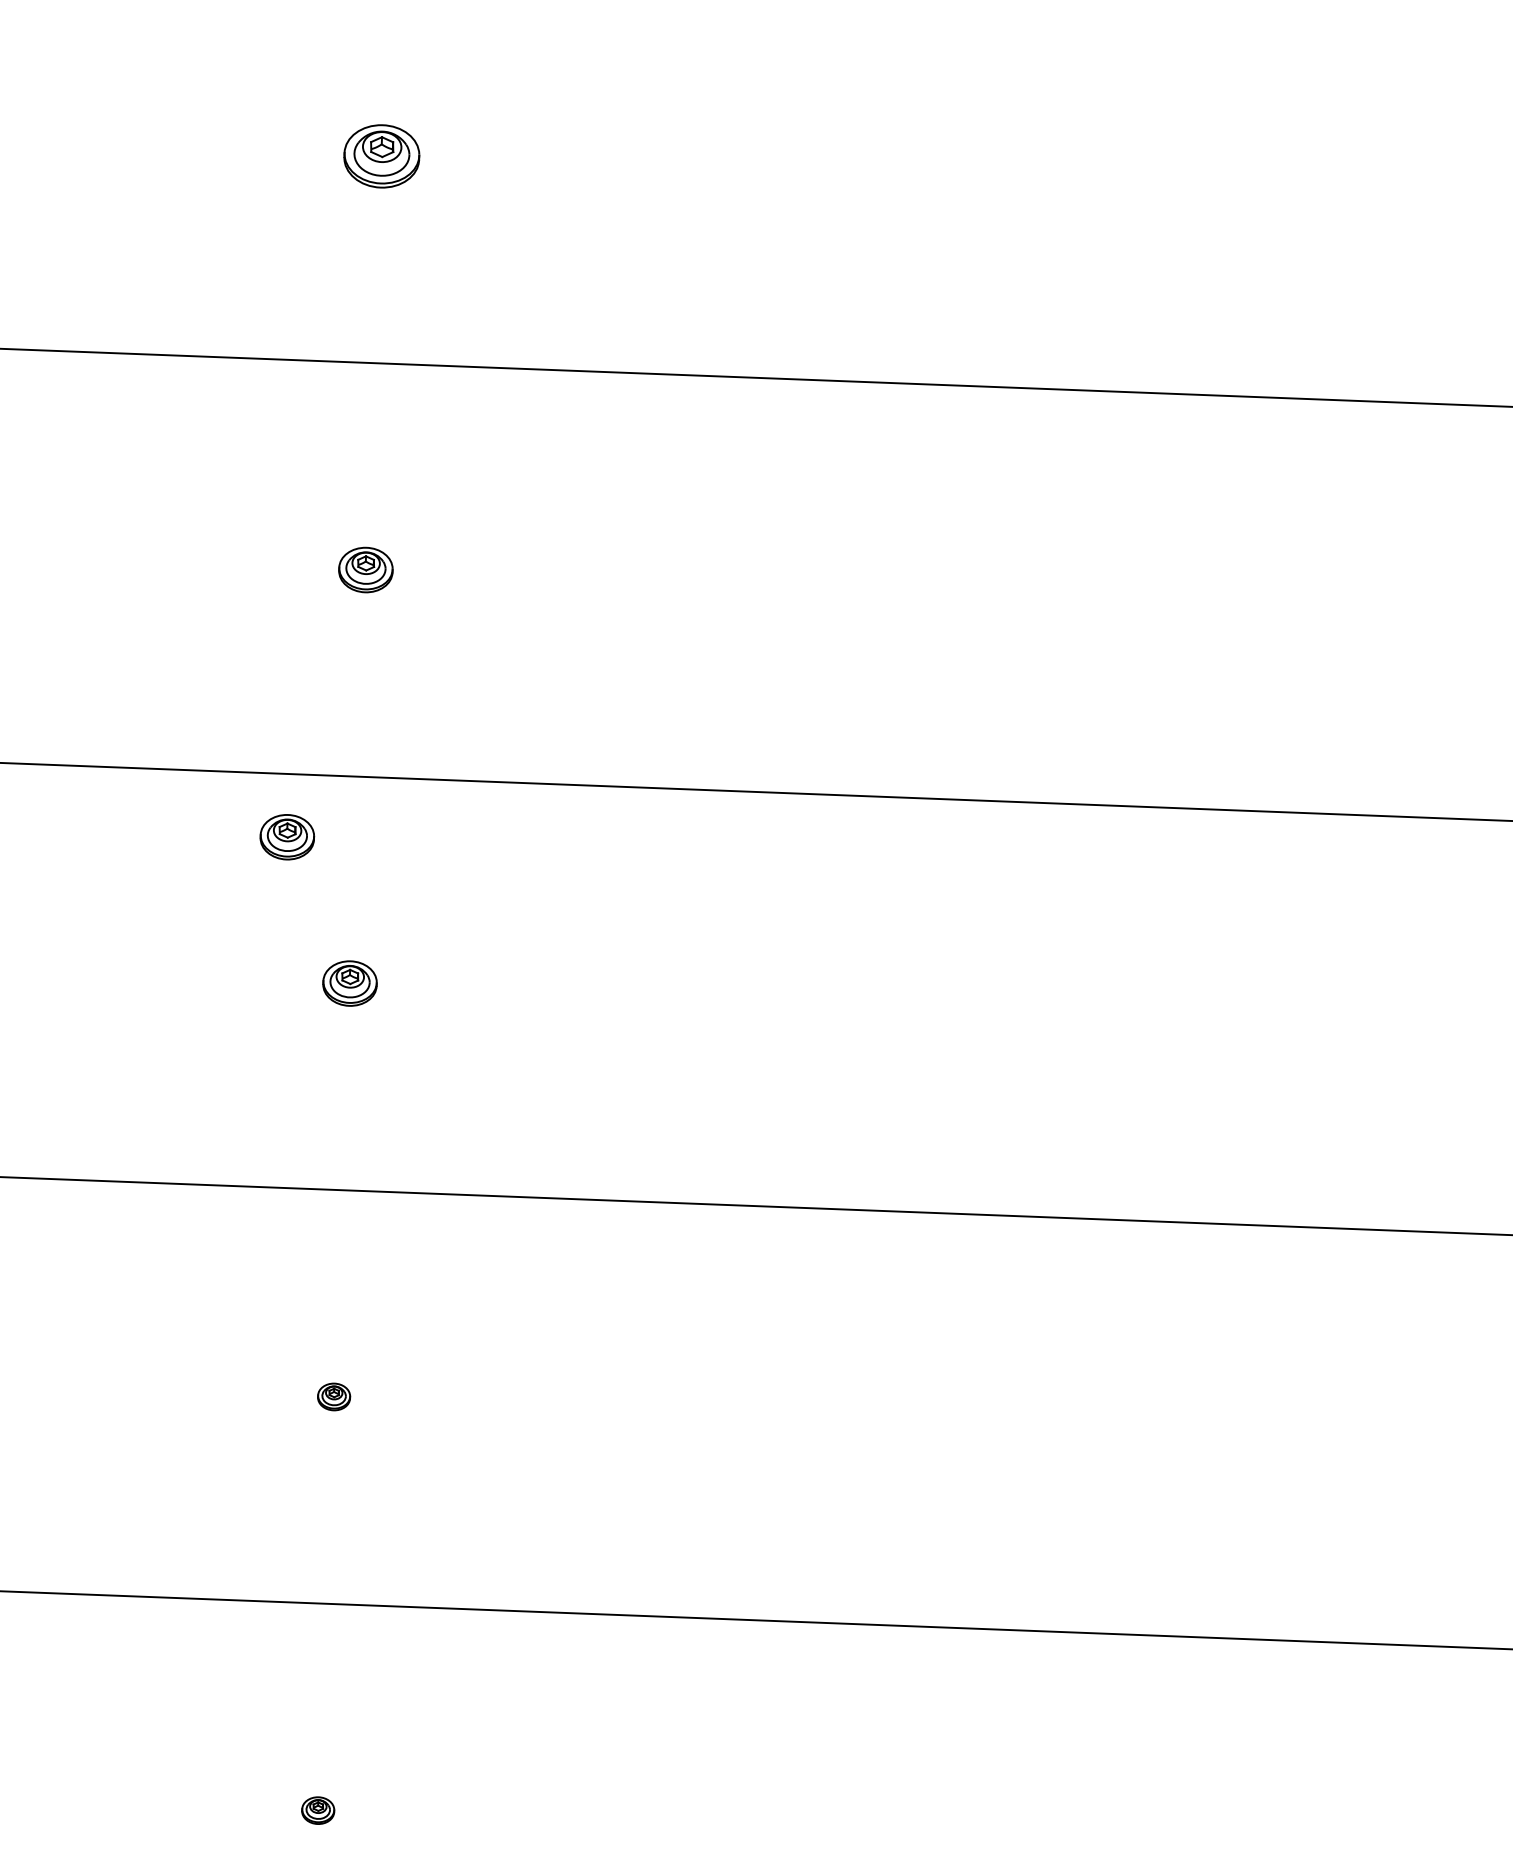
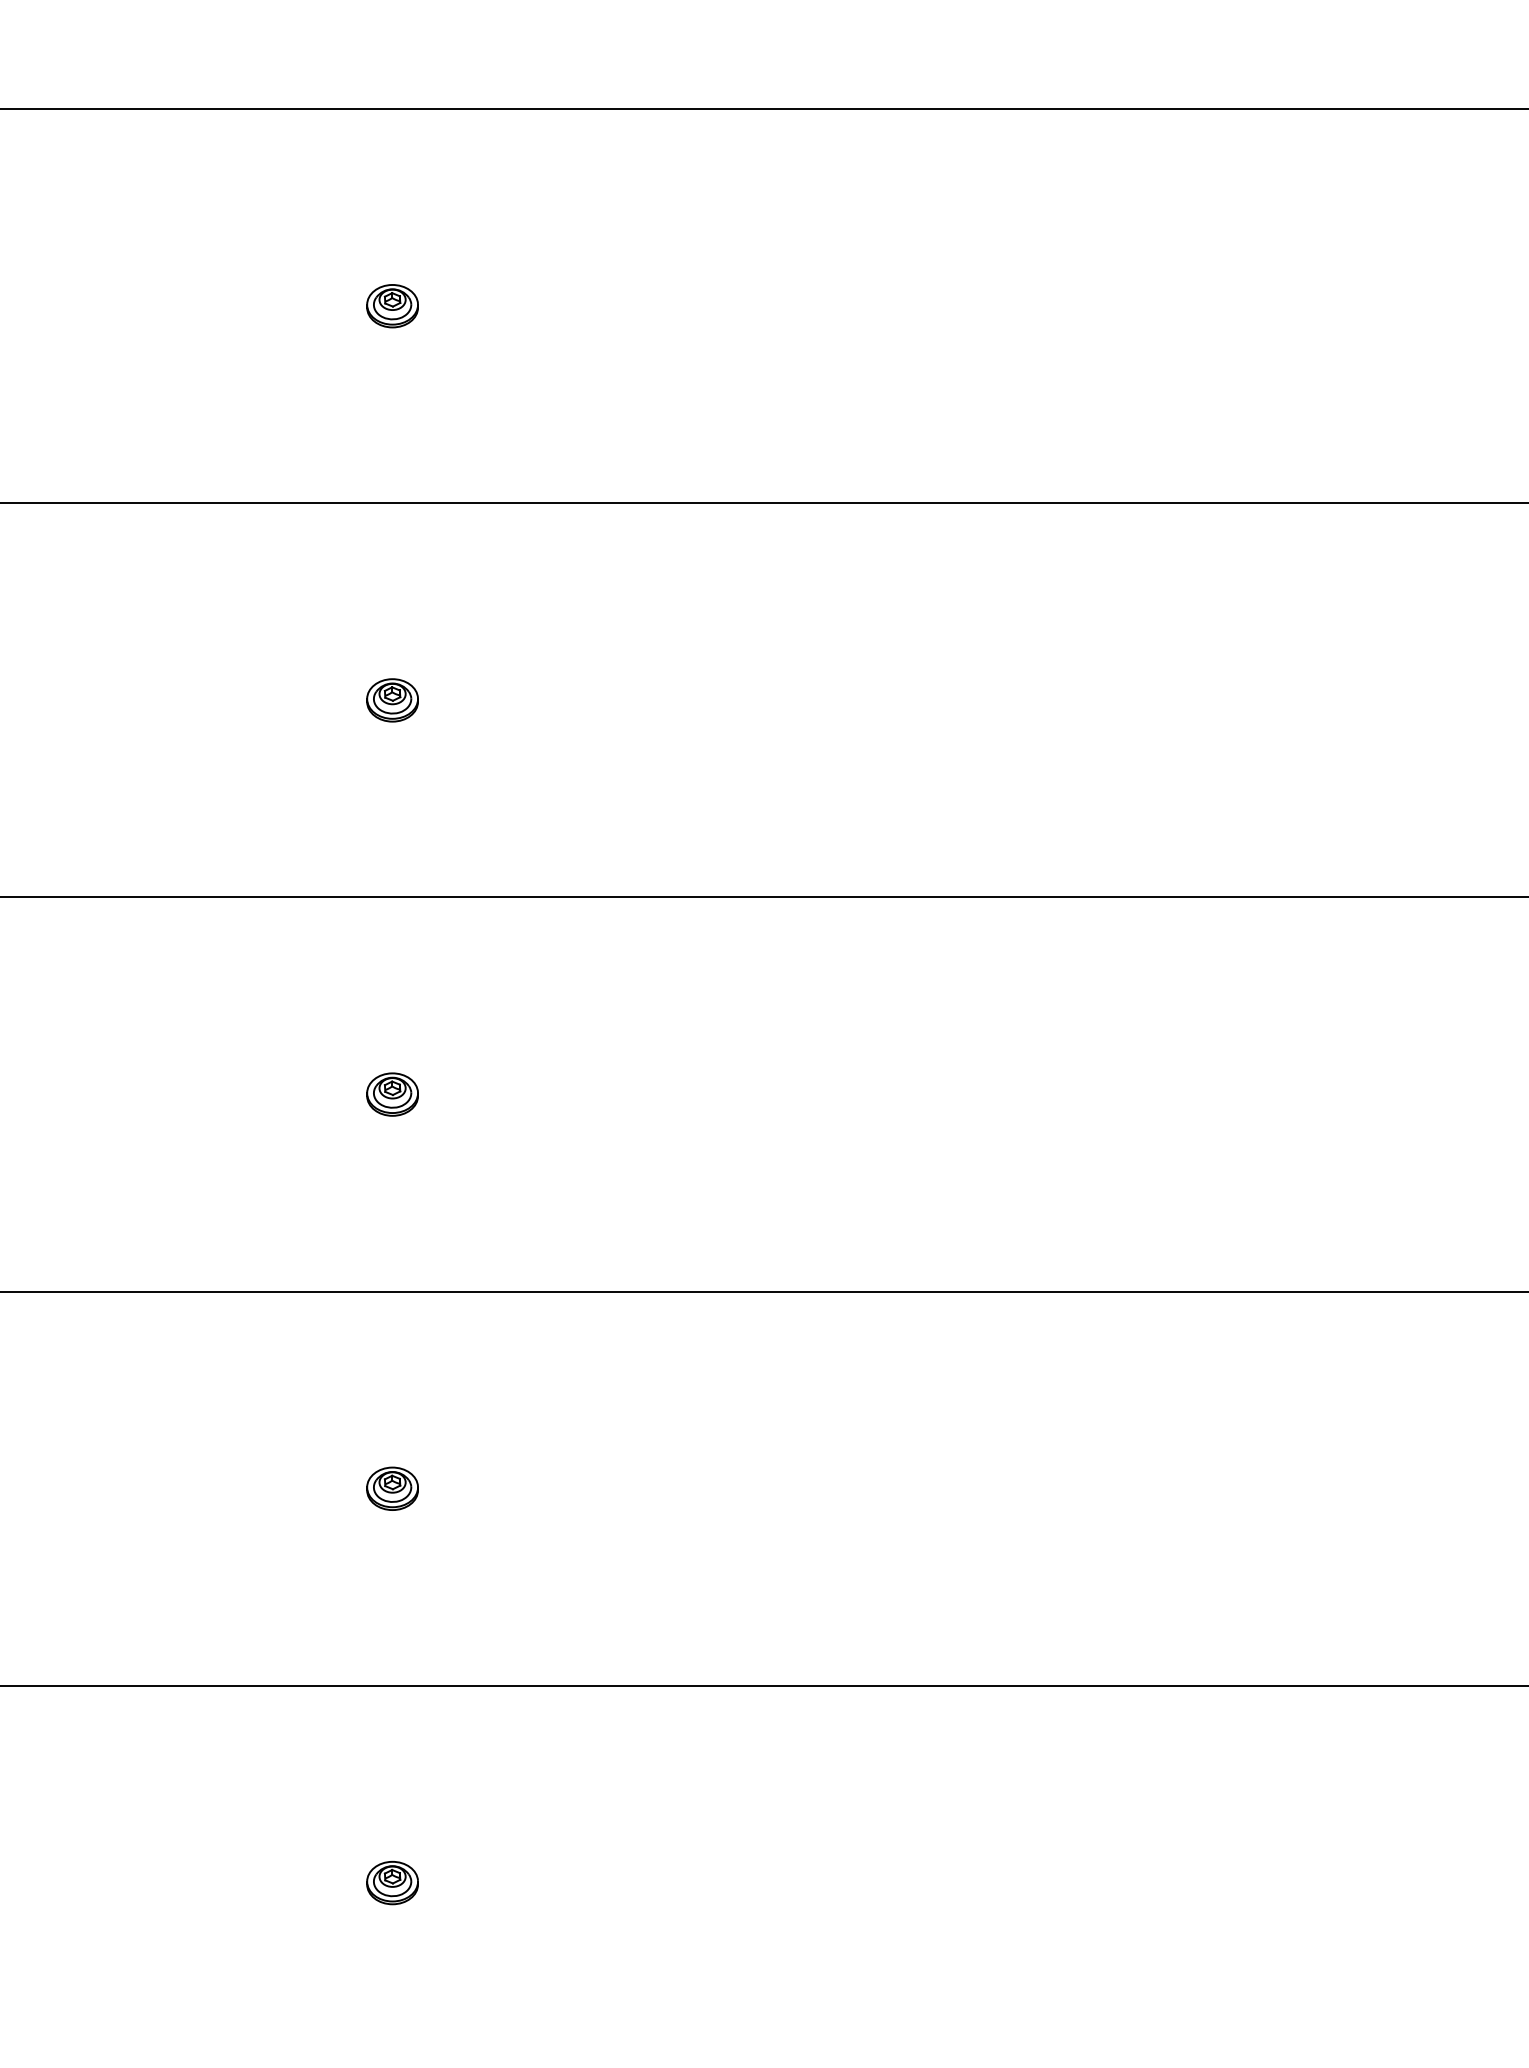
part: (381, 156) -> (392, 306), size x0.71
part: (287, 837) -> (327, 957), removed
part: (334, 1396) -> (392, 1488), size x1.67
part: (318, 1810) -> (392, 1882), size x1.67

